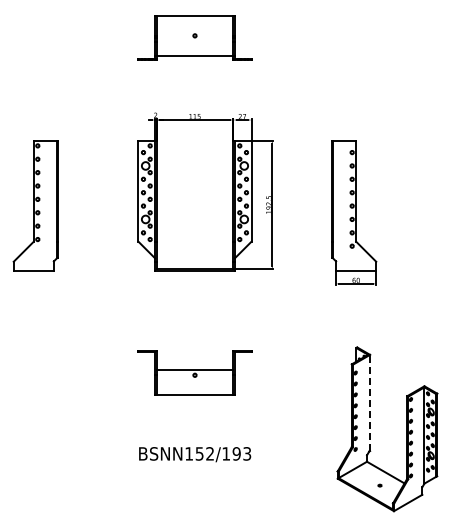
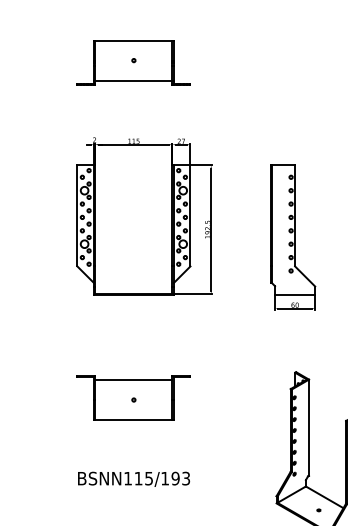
line: (194, 370) -> (133, 380), moved
line: (370, 402) -> (309, 427), dashed -> solid
text: (204, 453) -> (143, 478), BSNN152/193 -> BSNN115/193

